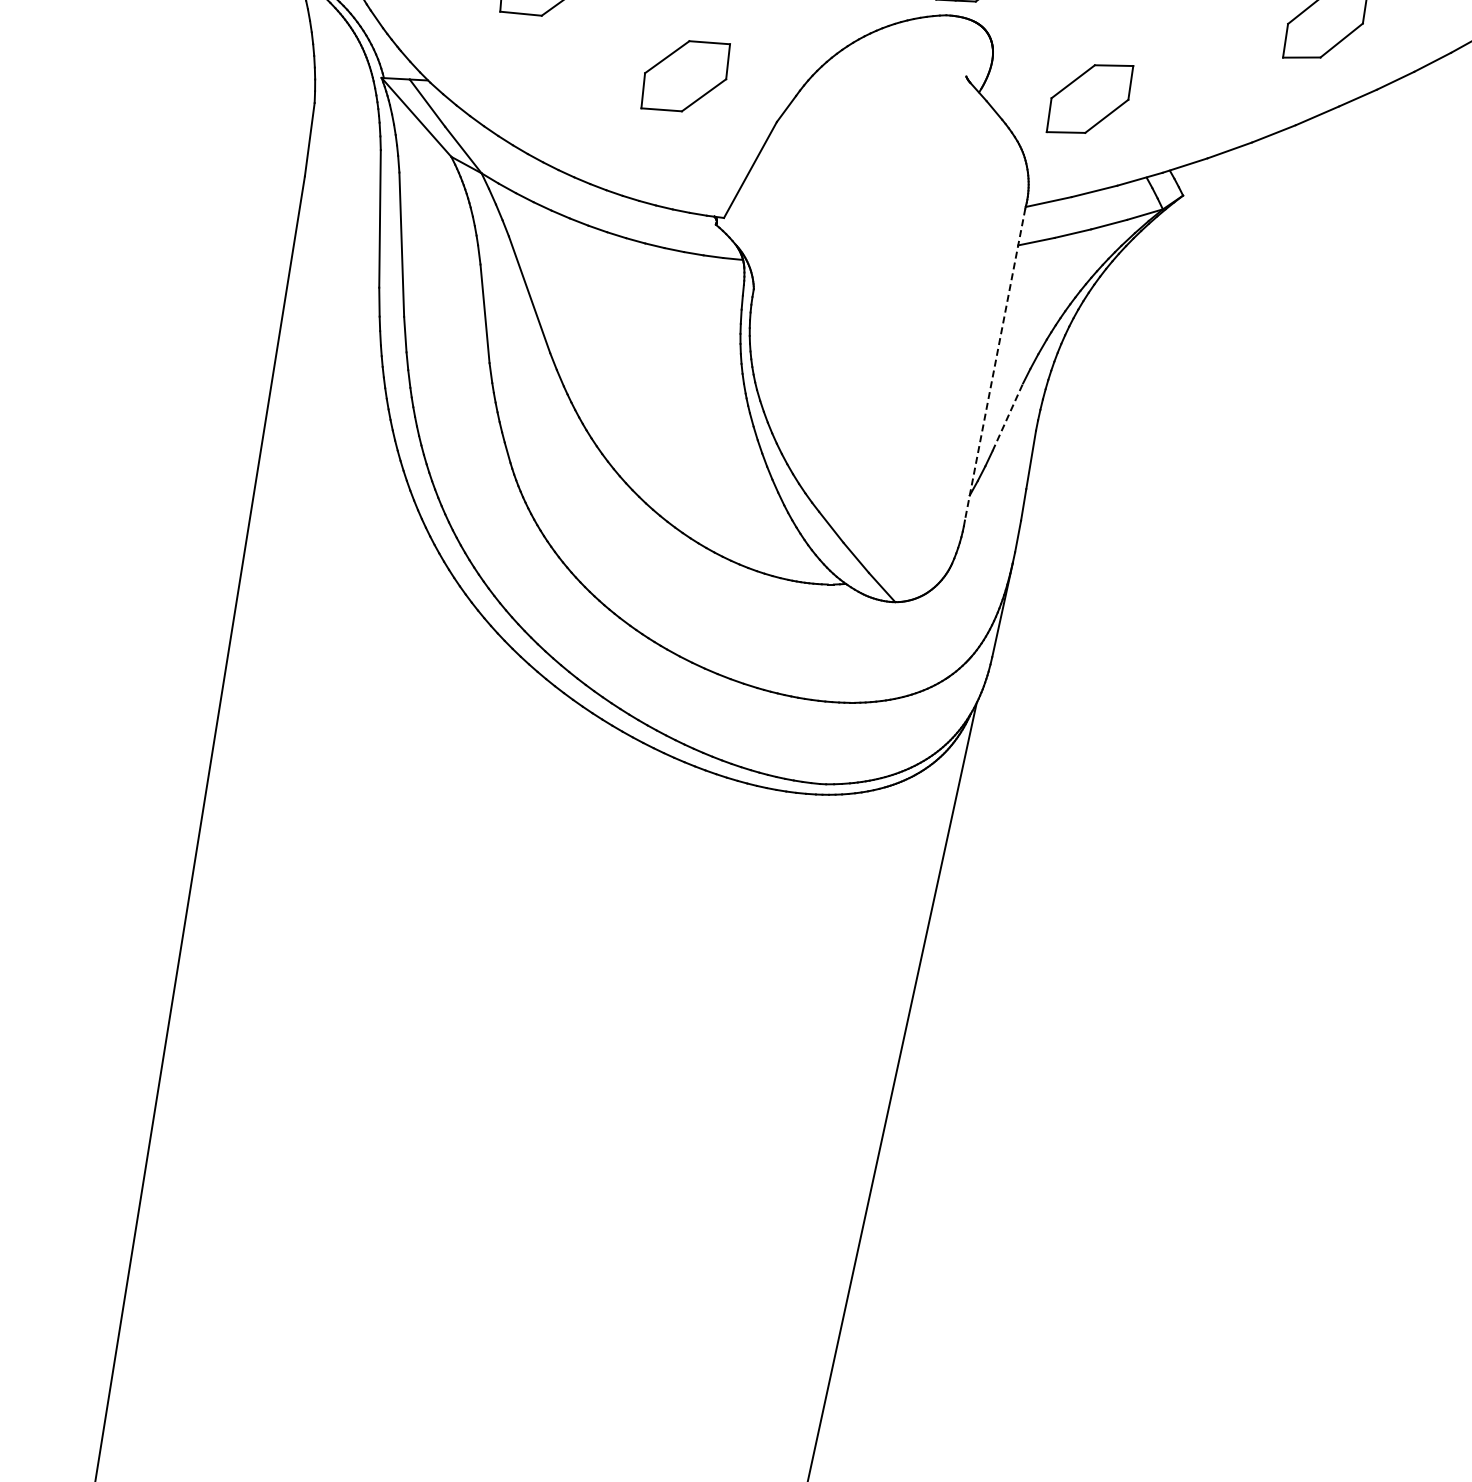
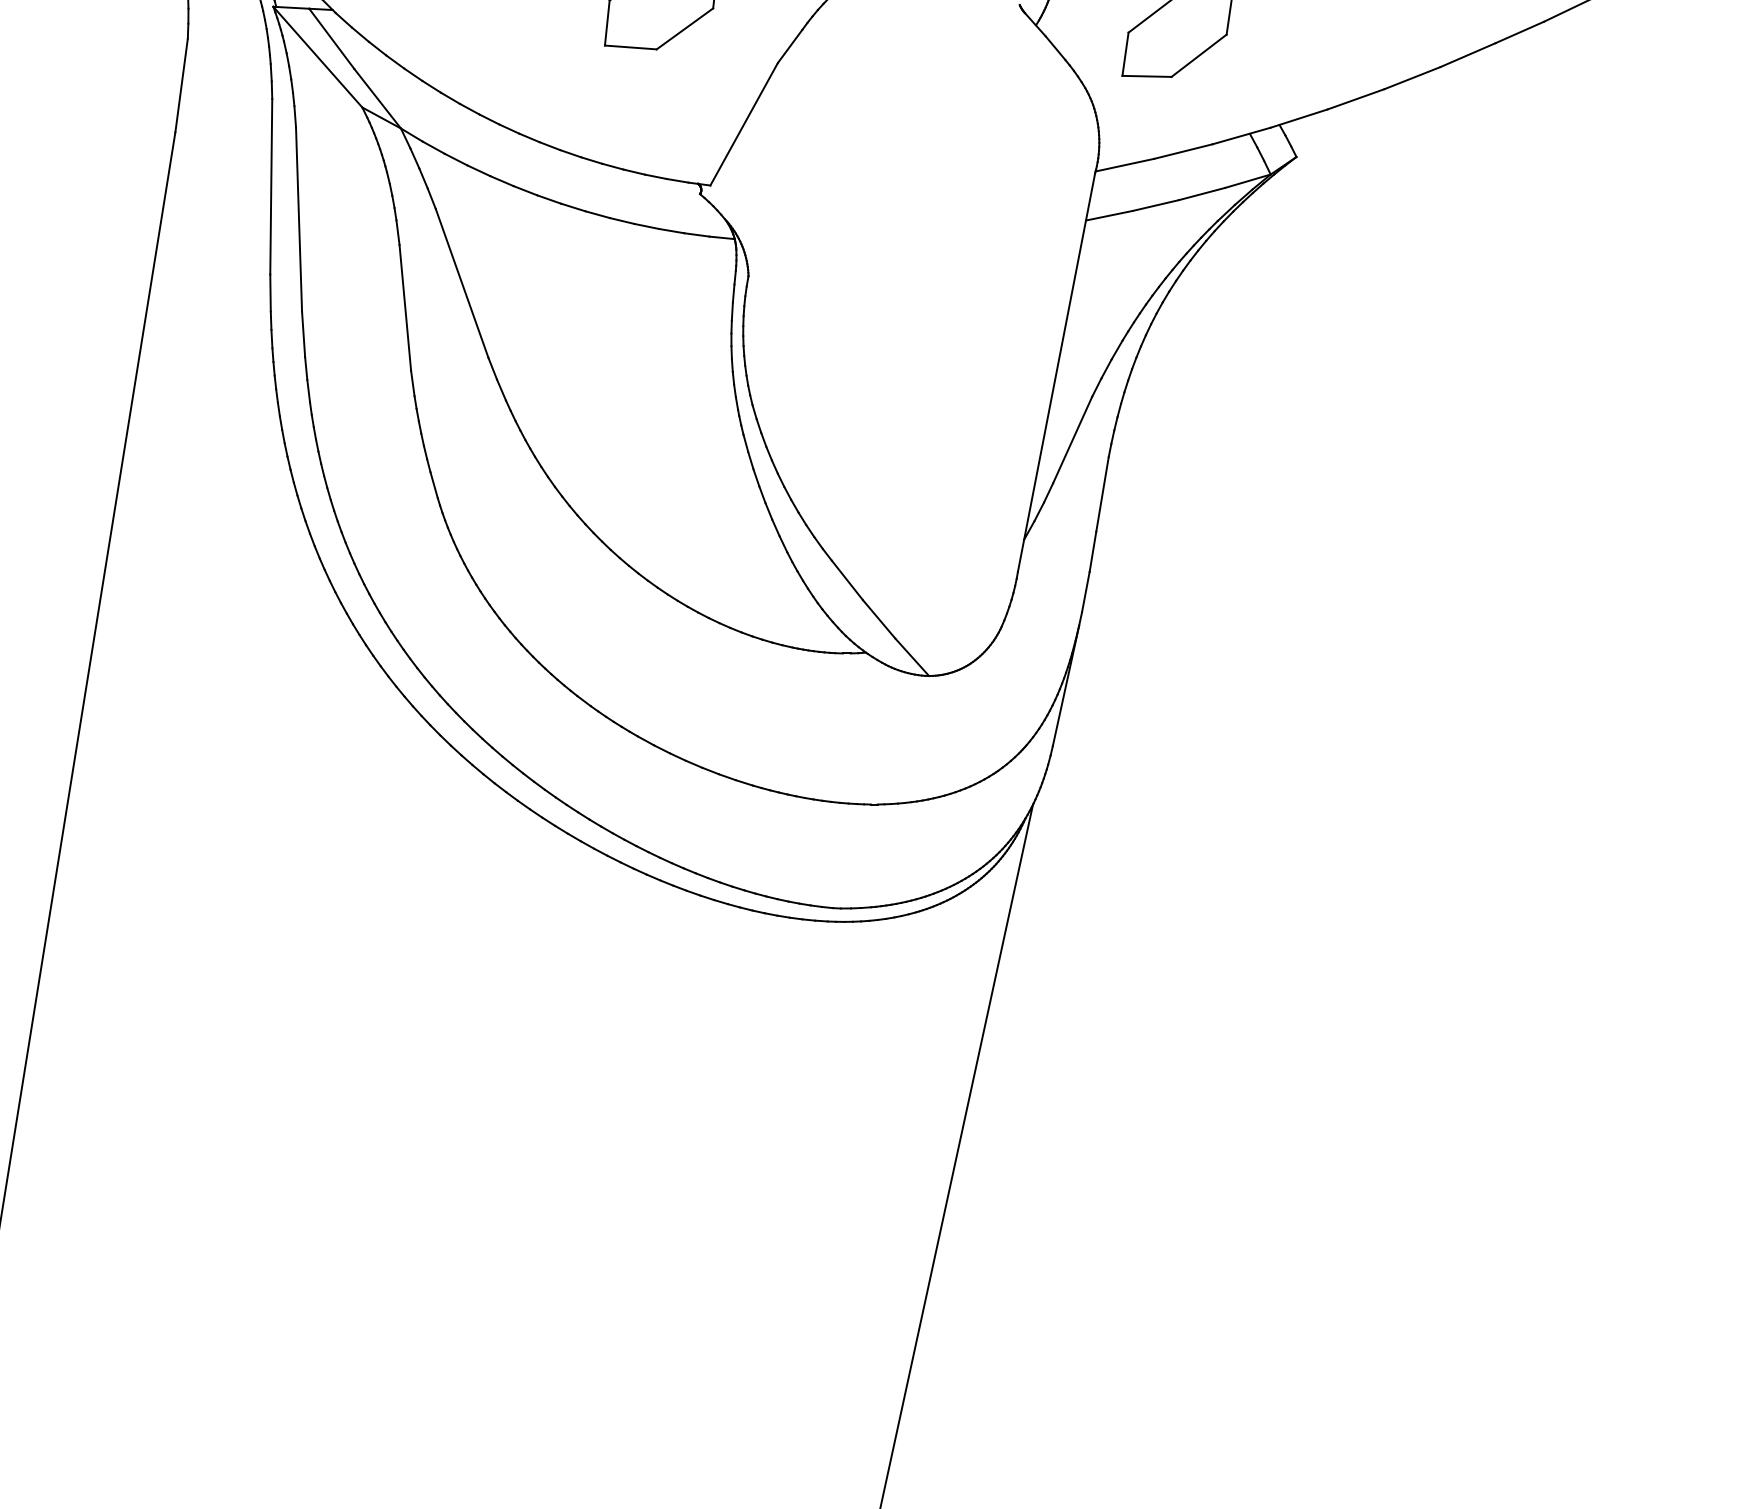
line: (995, 364) -> (1056, 372), dashed -> solid
line: (1008, 416) -> (1073, 438), dashed -> solid

